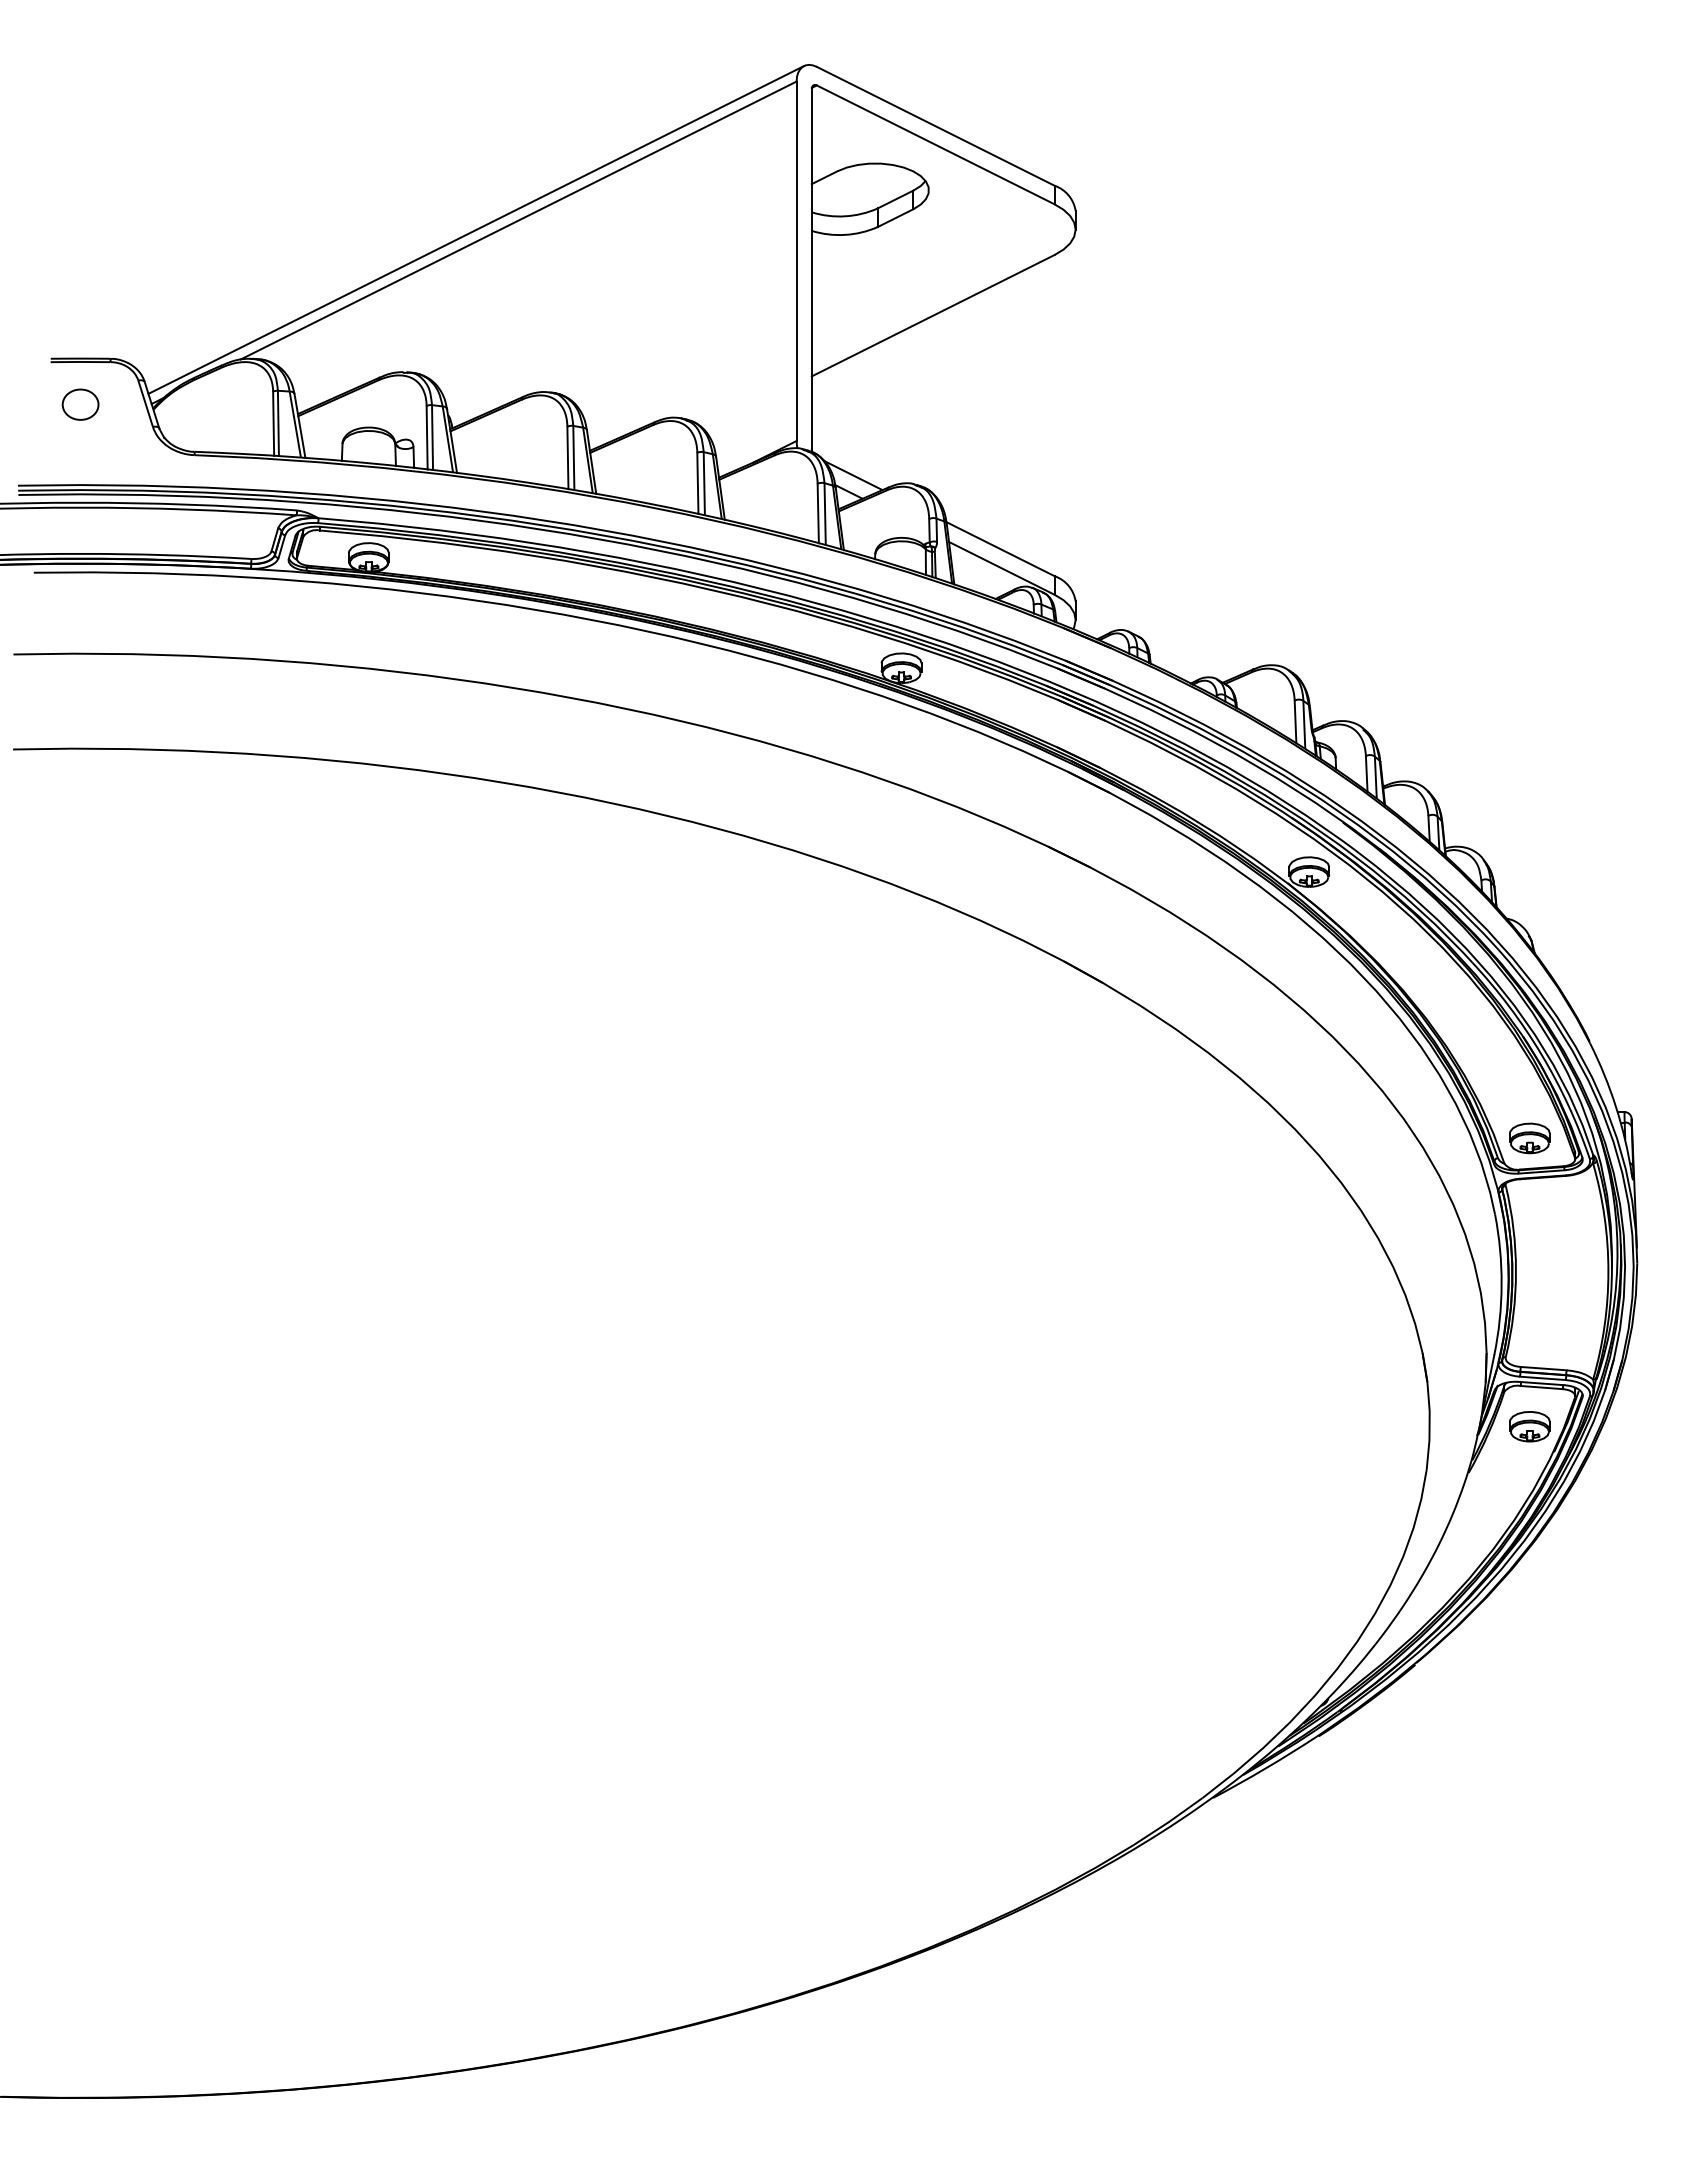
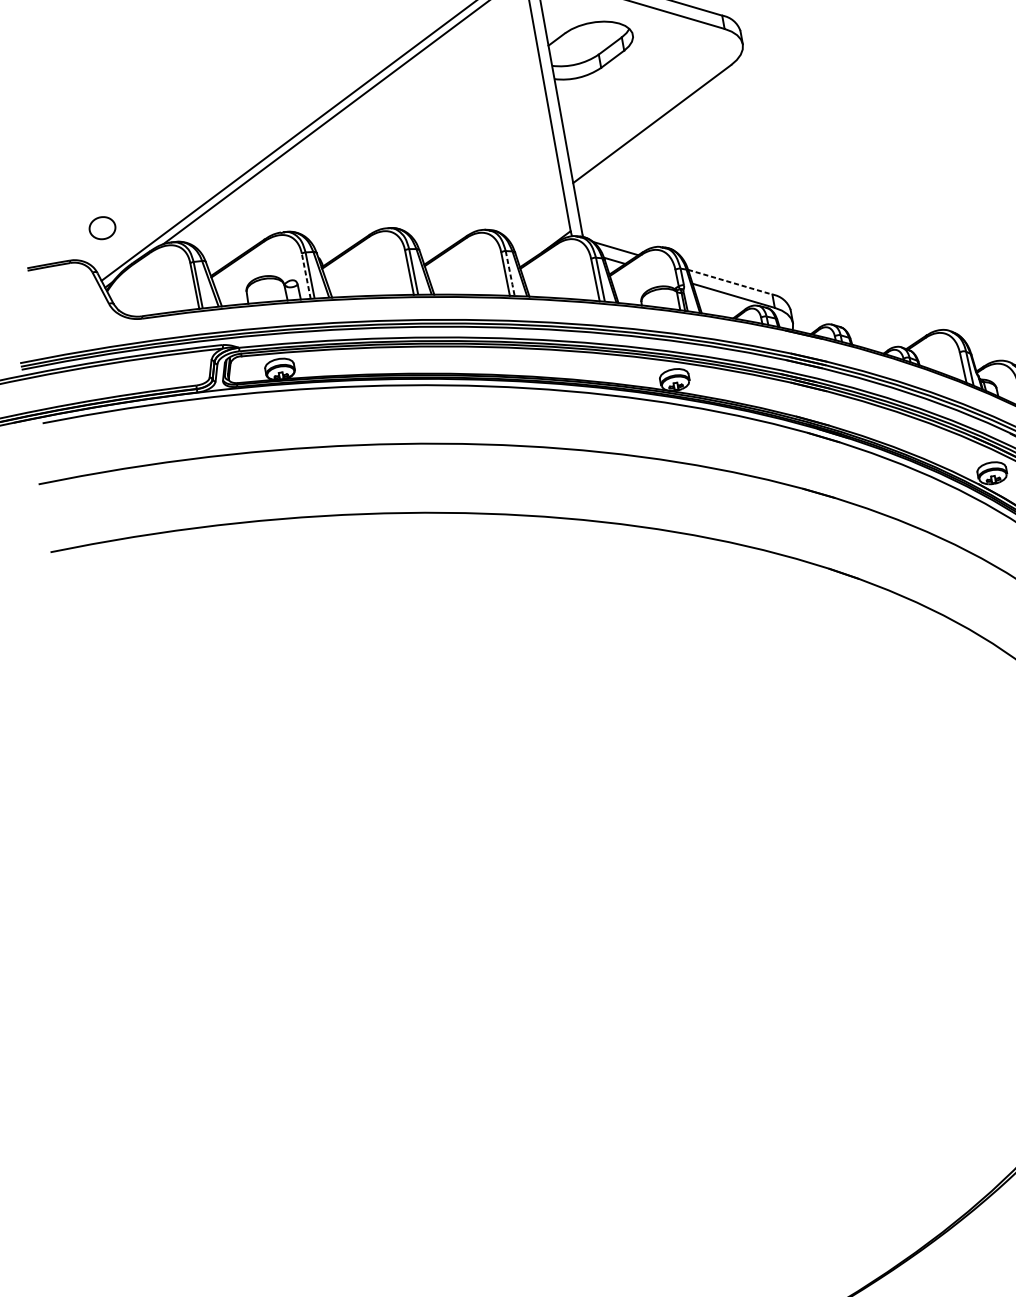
part: (80, 404) -> (102, 228), moved
line: (427, 437) -> (306, 276), solid -> dashed
line: (704, 484) -> (510, 274), solid -> dashed
line: (1000, 549) -> (730, 282), solid -> dashed

